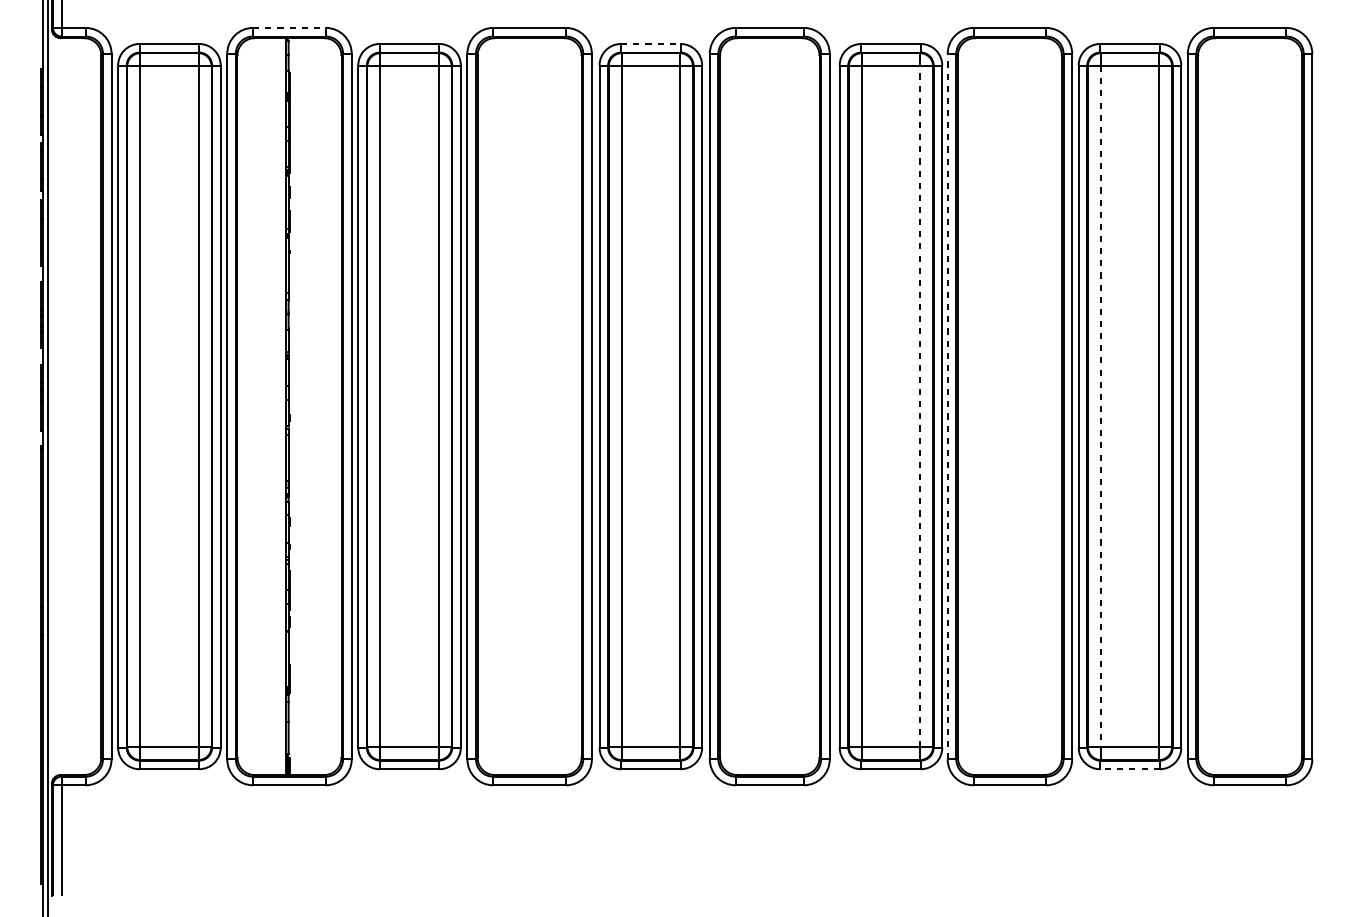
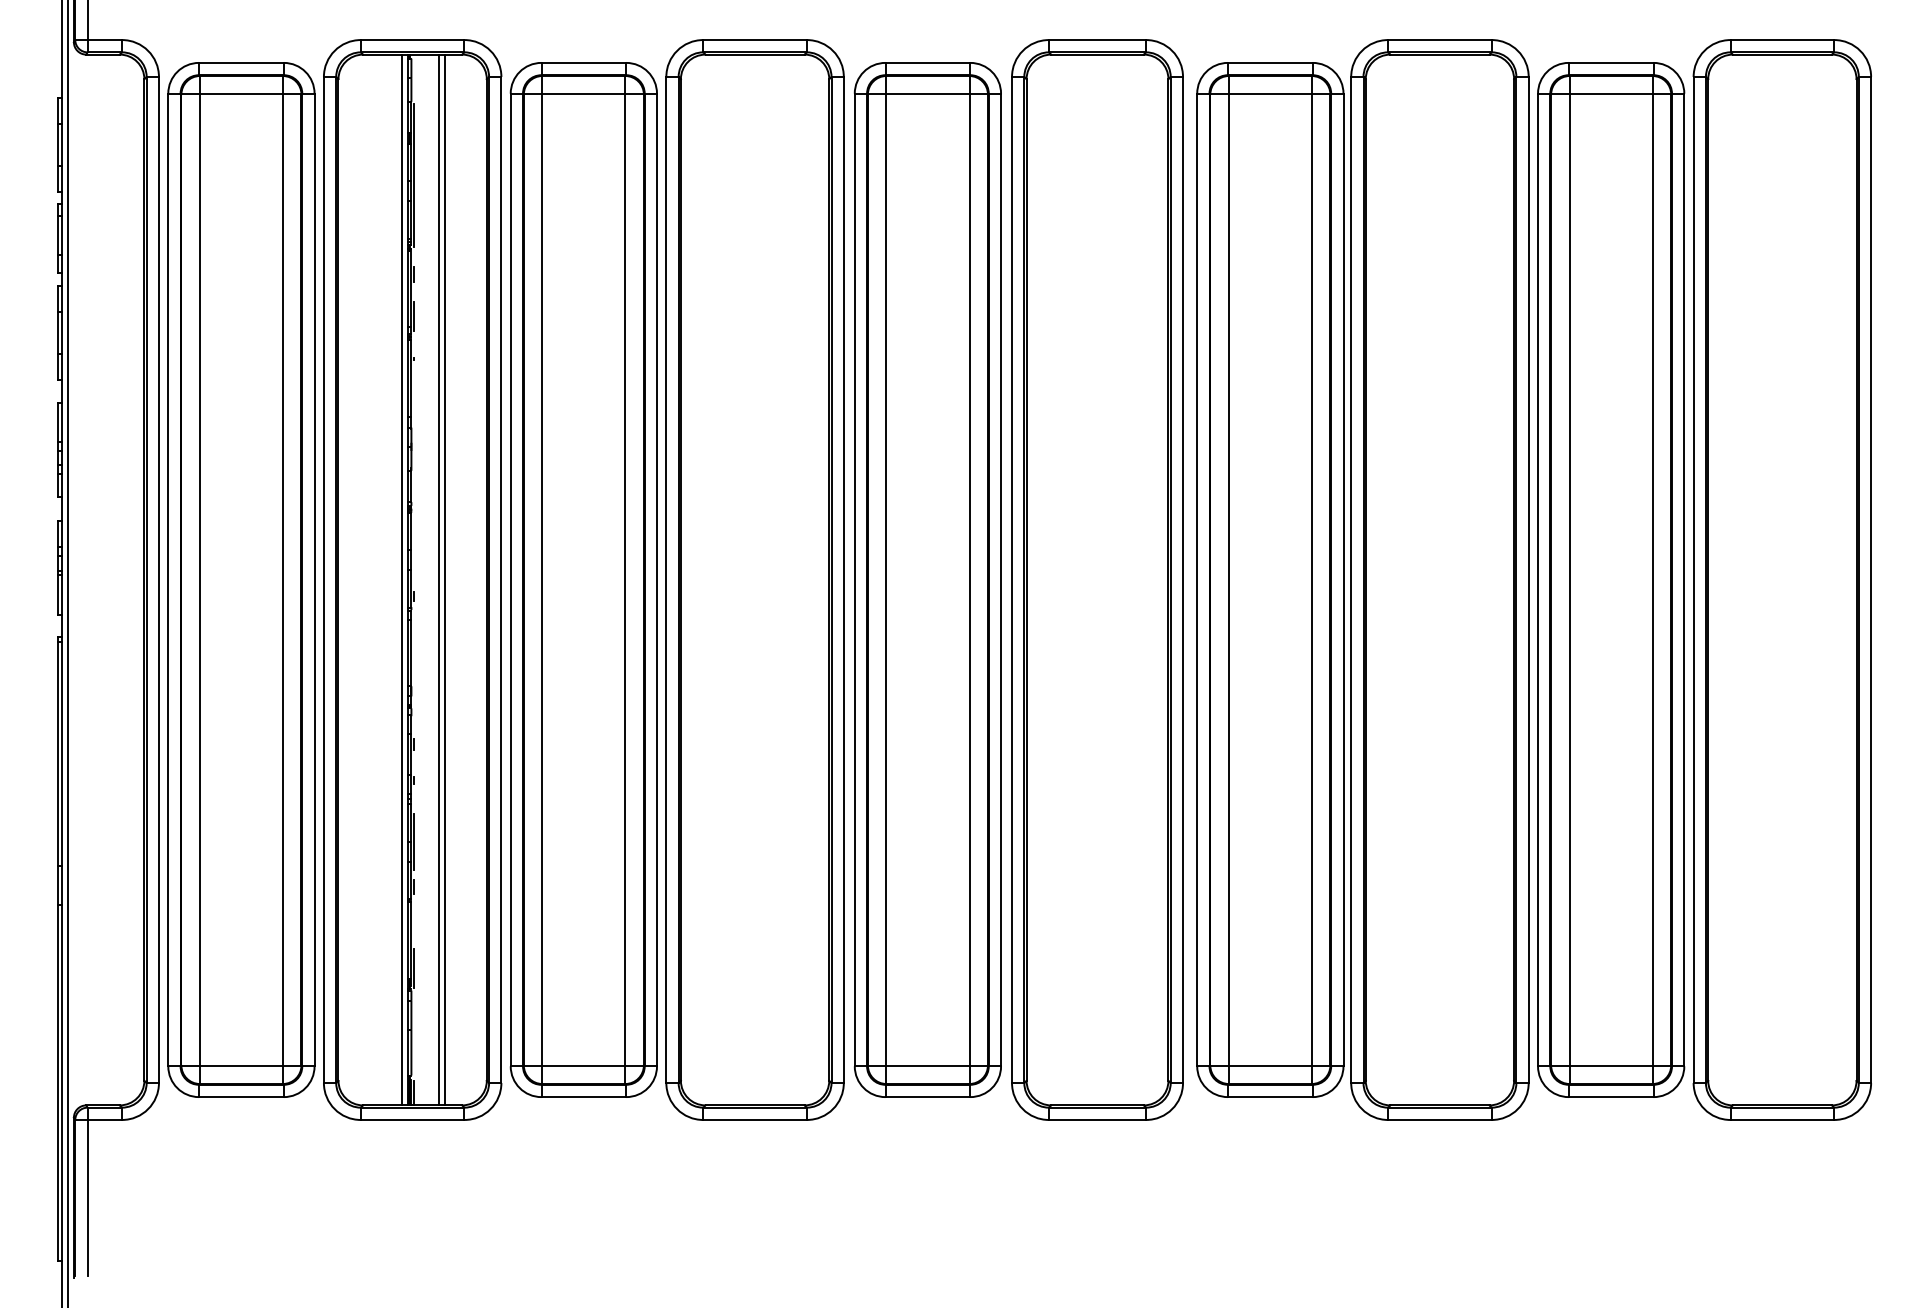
line: (289, 28) -> (412, 40), dashed -> solid
line: (651, 43) -> (928, 62), dashed -> solid
line: (281, 406) -> (401, 579), added
line: (307, 406) -> (438, 579), added
line: (311, 406) -> (444, 579), added
line: (919, 406) -> (1311, 580), dashed -> solid
line: (947, 406) -> (1351, 579), dashed -> solid
line: (1100, 406) -> (1569, 580), dashed -> solid
line: (1129, 769) -> (1610, 1097), dashed -> solid

